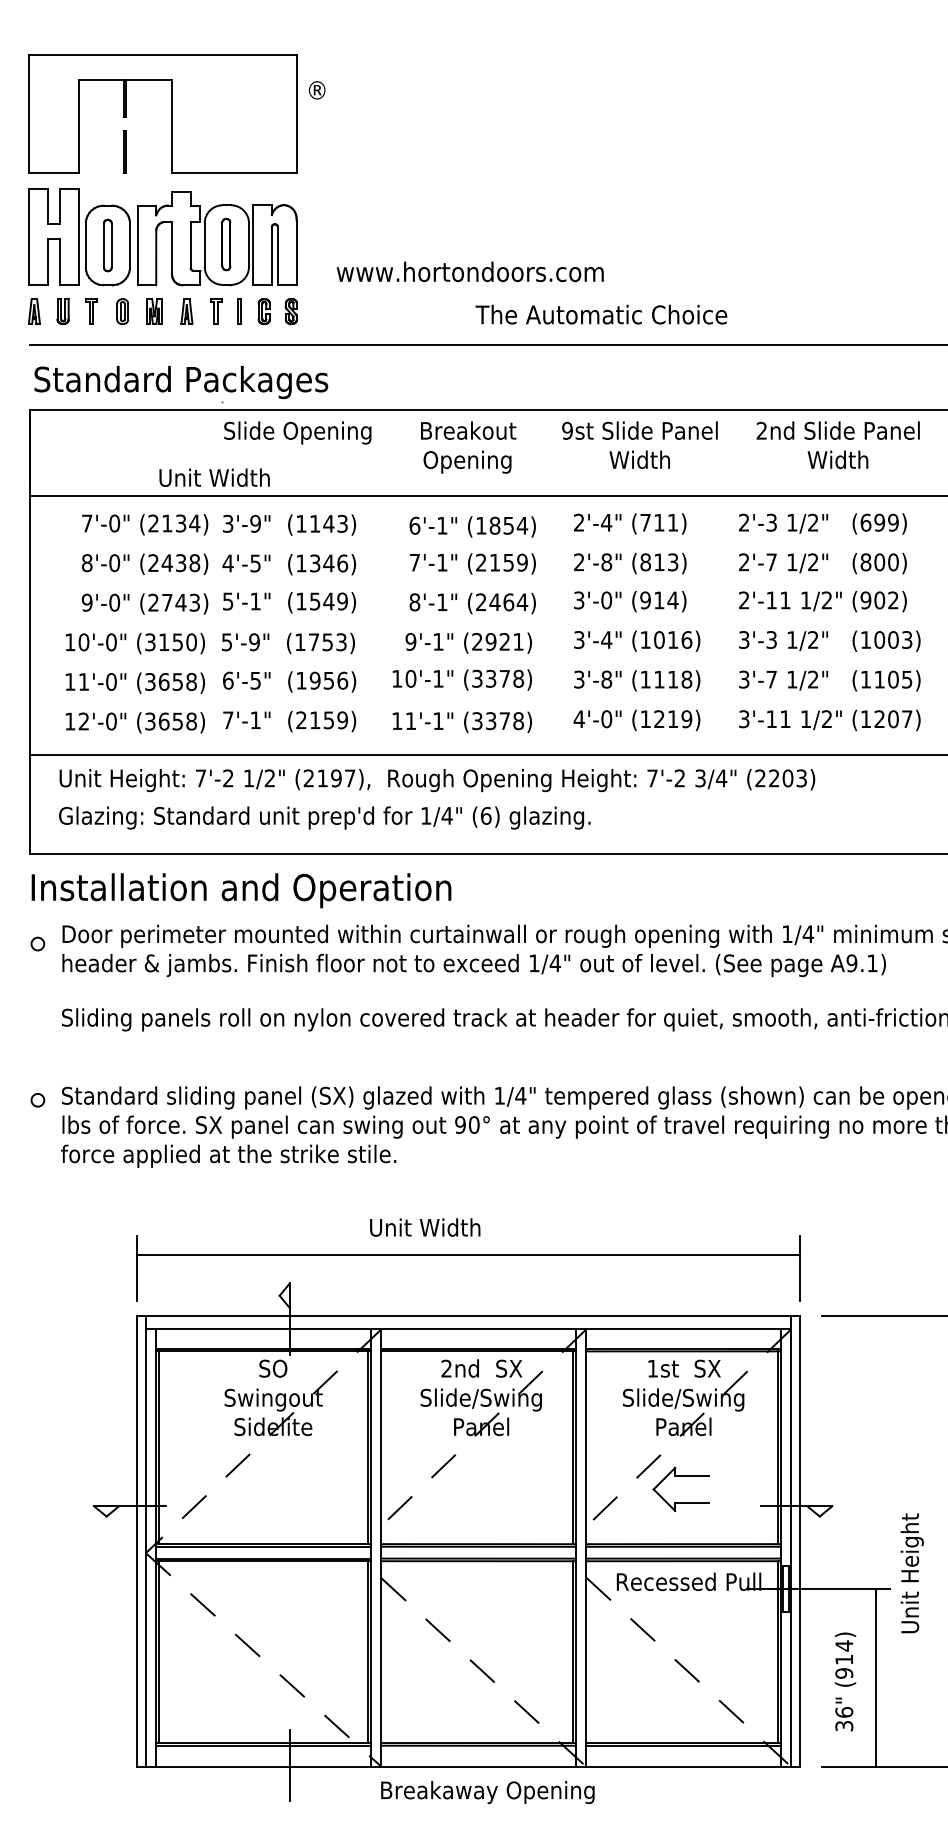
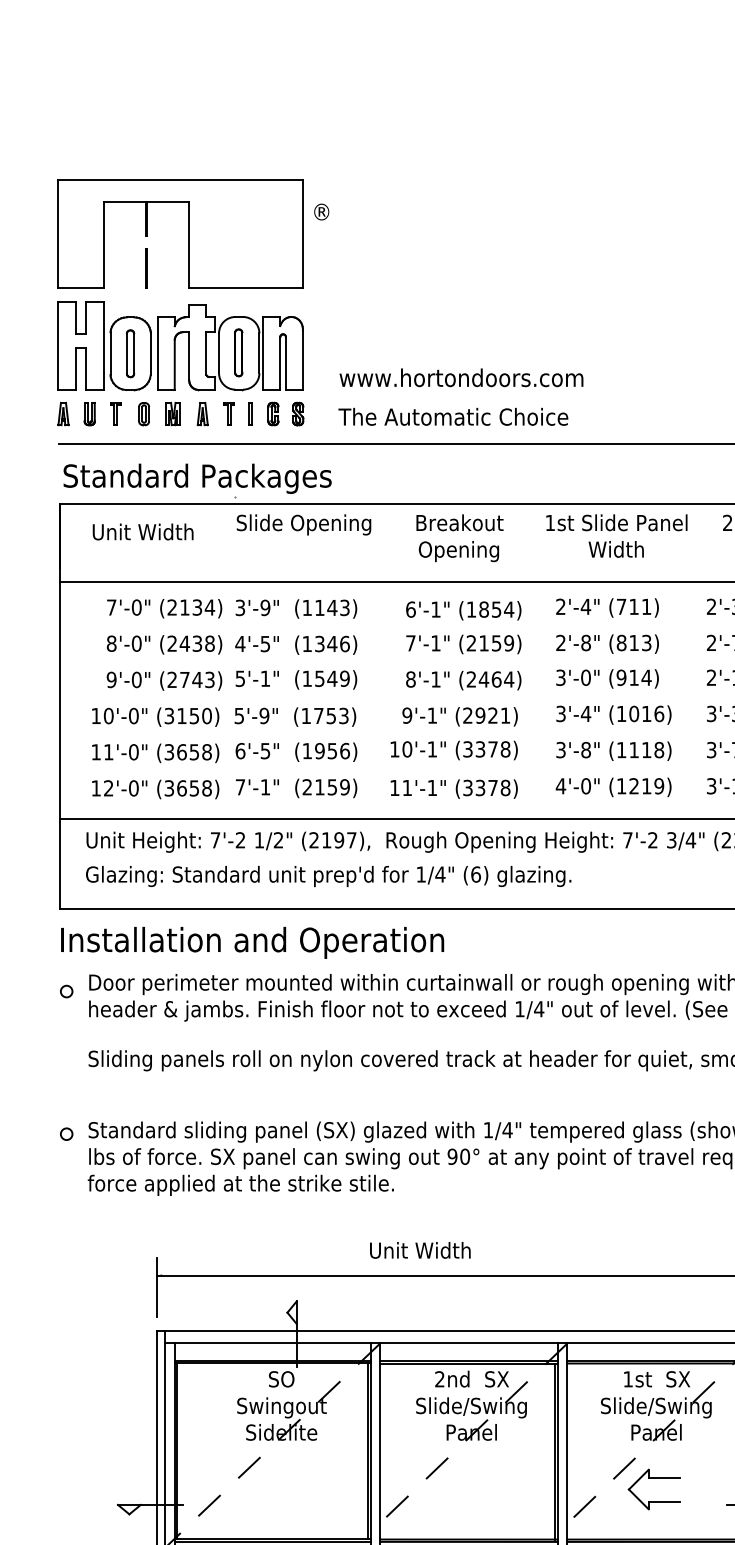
text: (601, 314) -> (453, 416), moved
text: (567, 430) -> (550, 522), 9st -> 1st
text: (214, 477) -> (143, 531), moved

